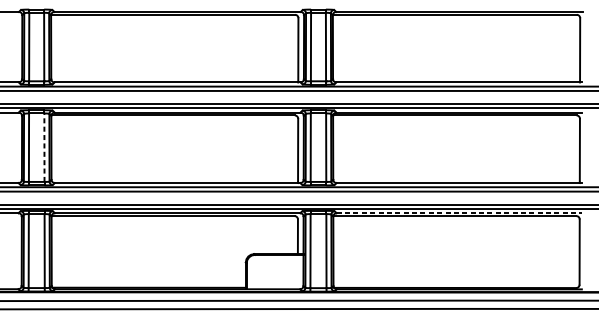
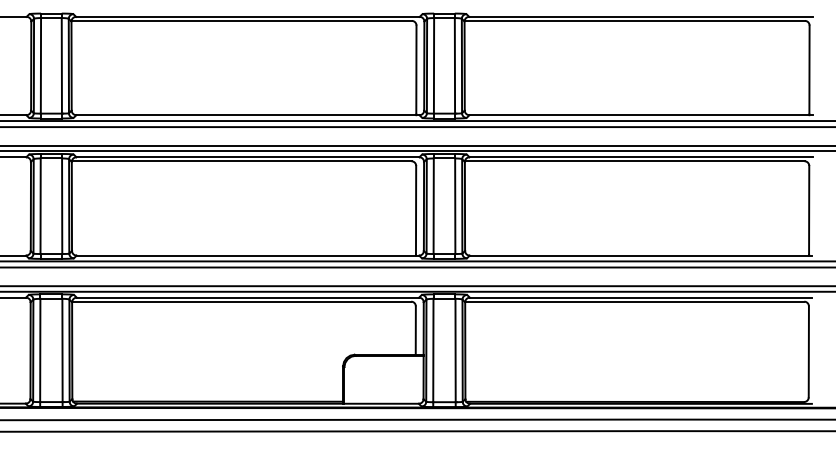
line: (44, 147) -> (62, 206), dashed -> solid
line: (459, 213) -> (641, 297), dashed -> solid

